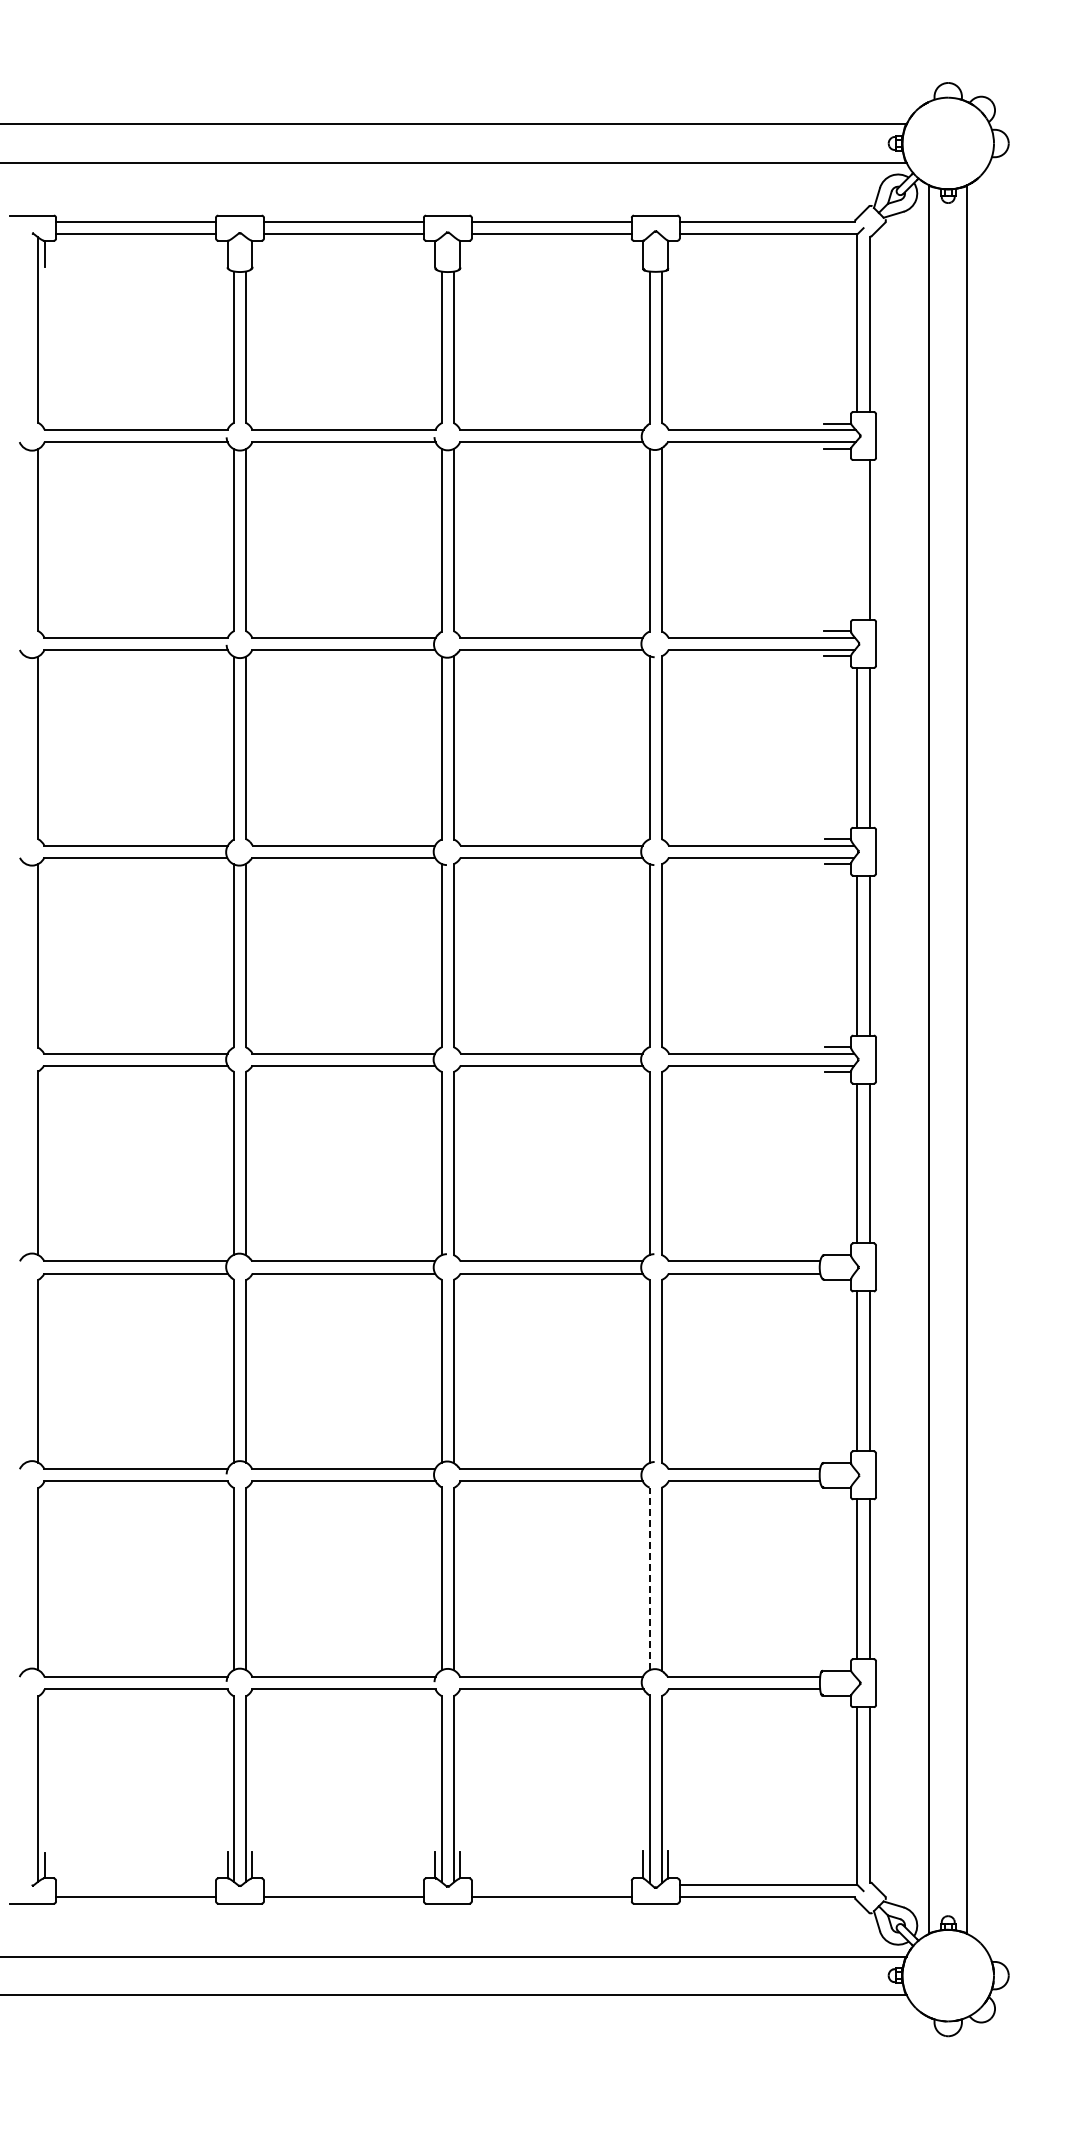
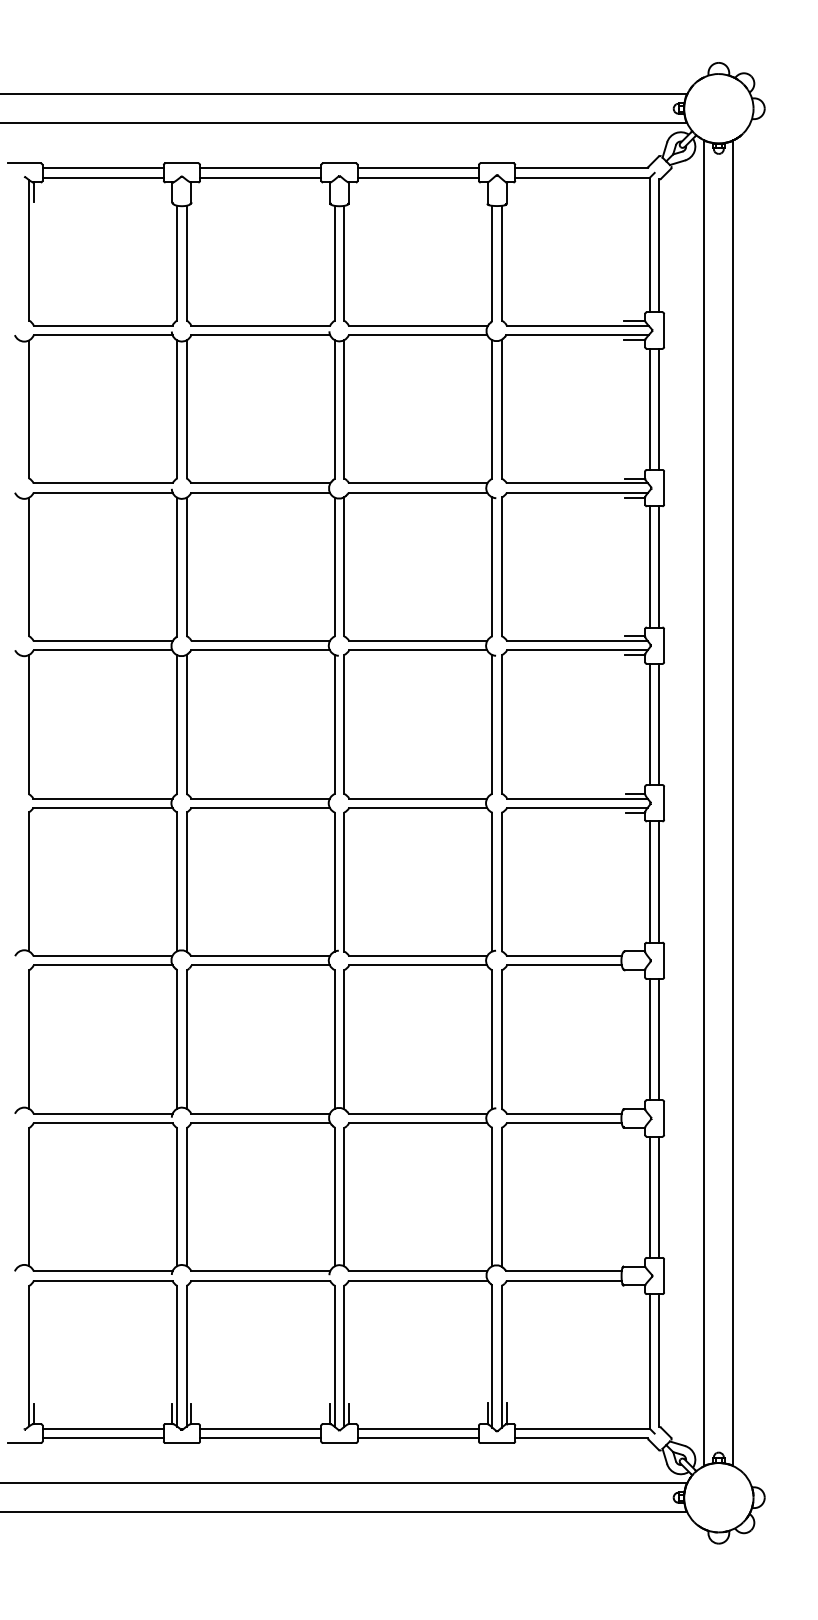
line: (857, 539) -> (650, 408), added
line: (649, 1578) -> (492, 1196), dashed -> solid
line: (136, 1884) -> (103, 1428), added
line: (343, 1884) -> (260, 1428), added
line: (551, 1884) -> (418, 1428), added

